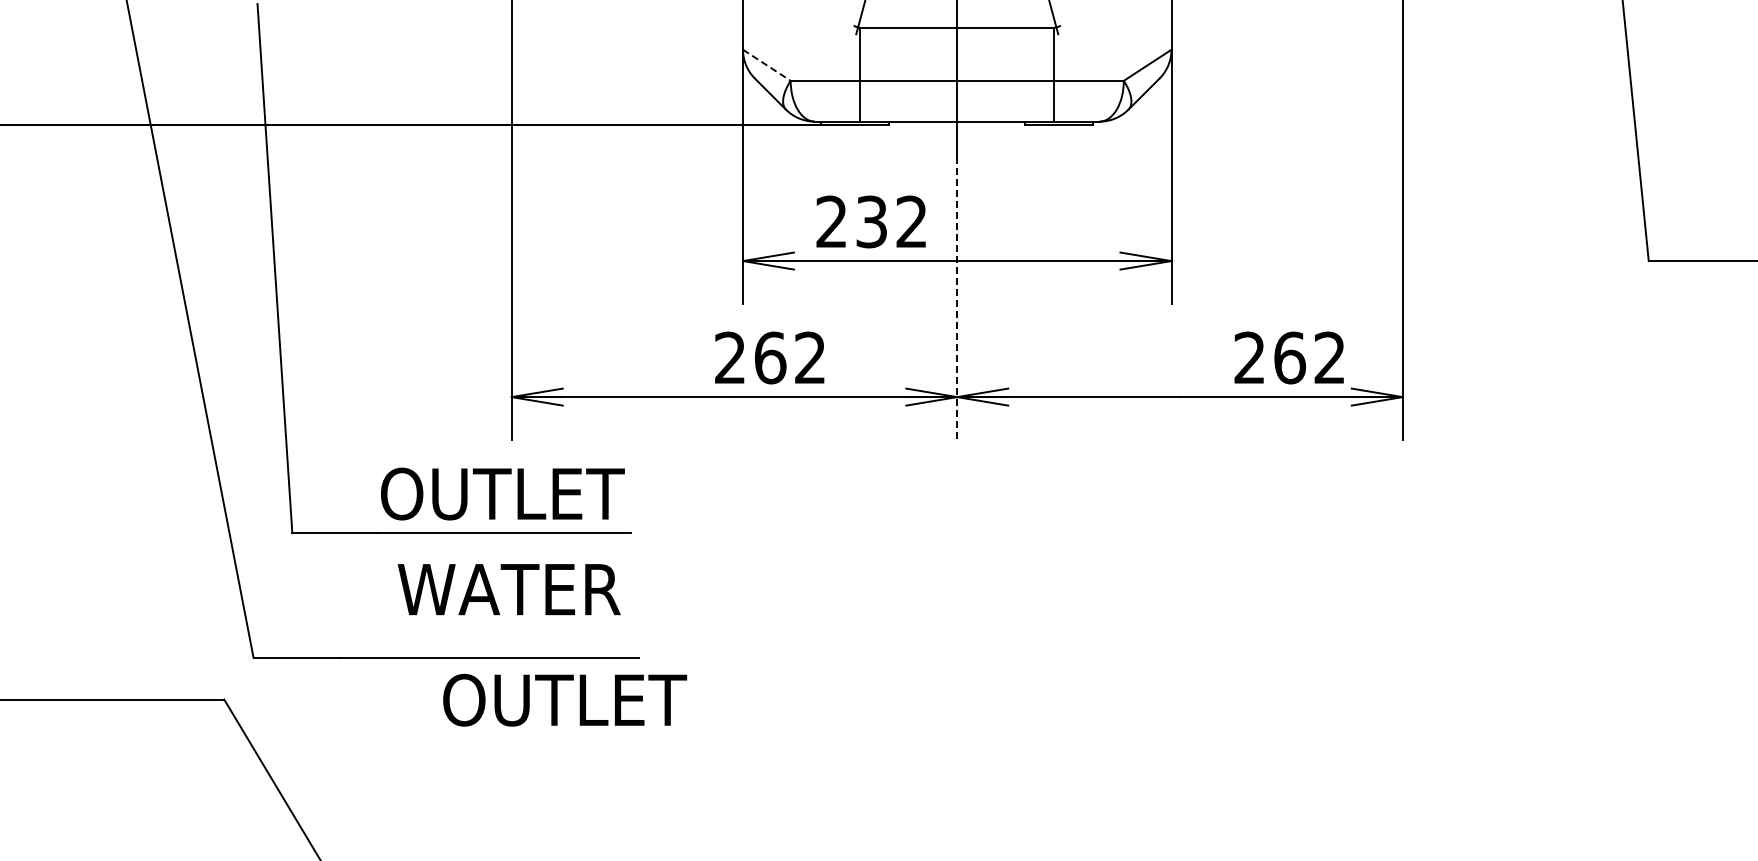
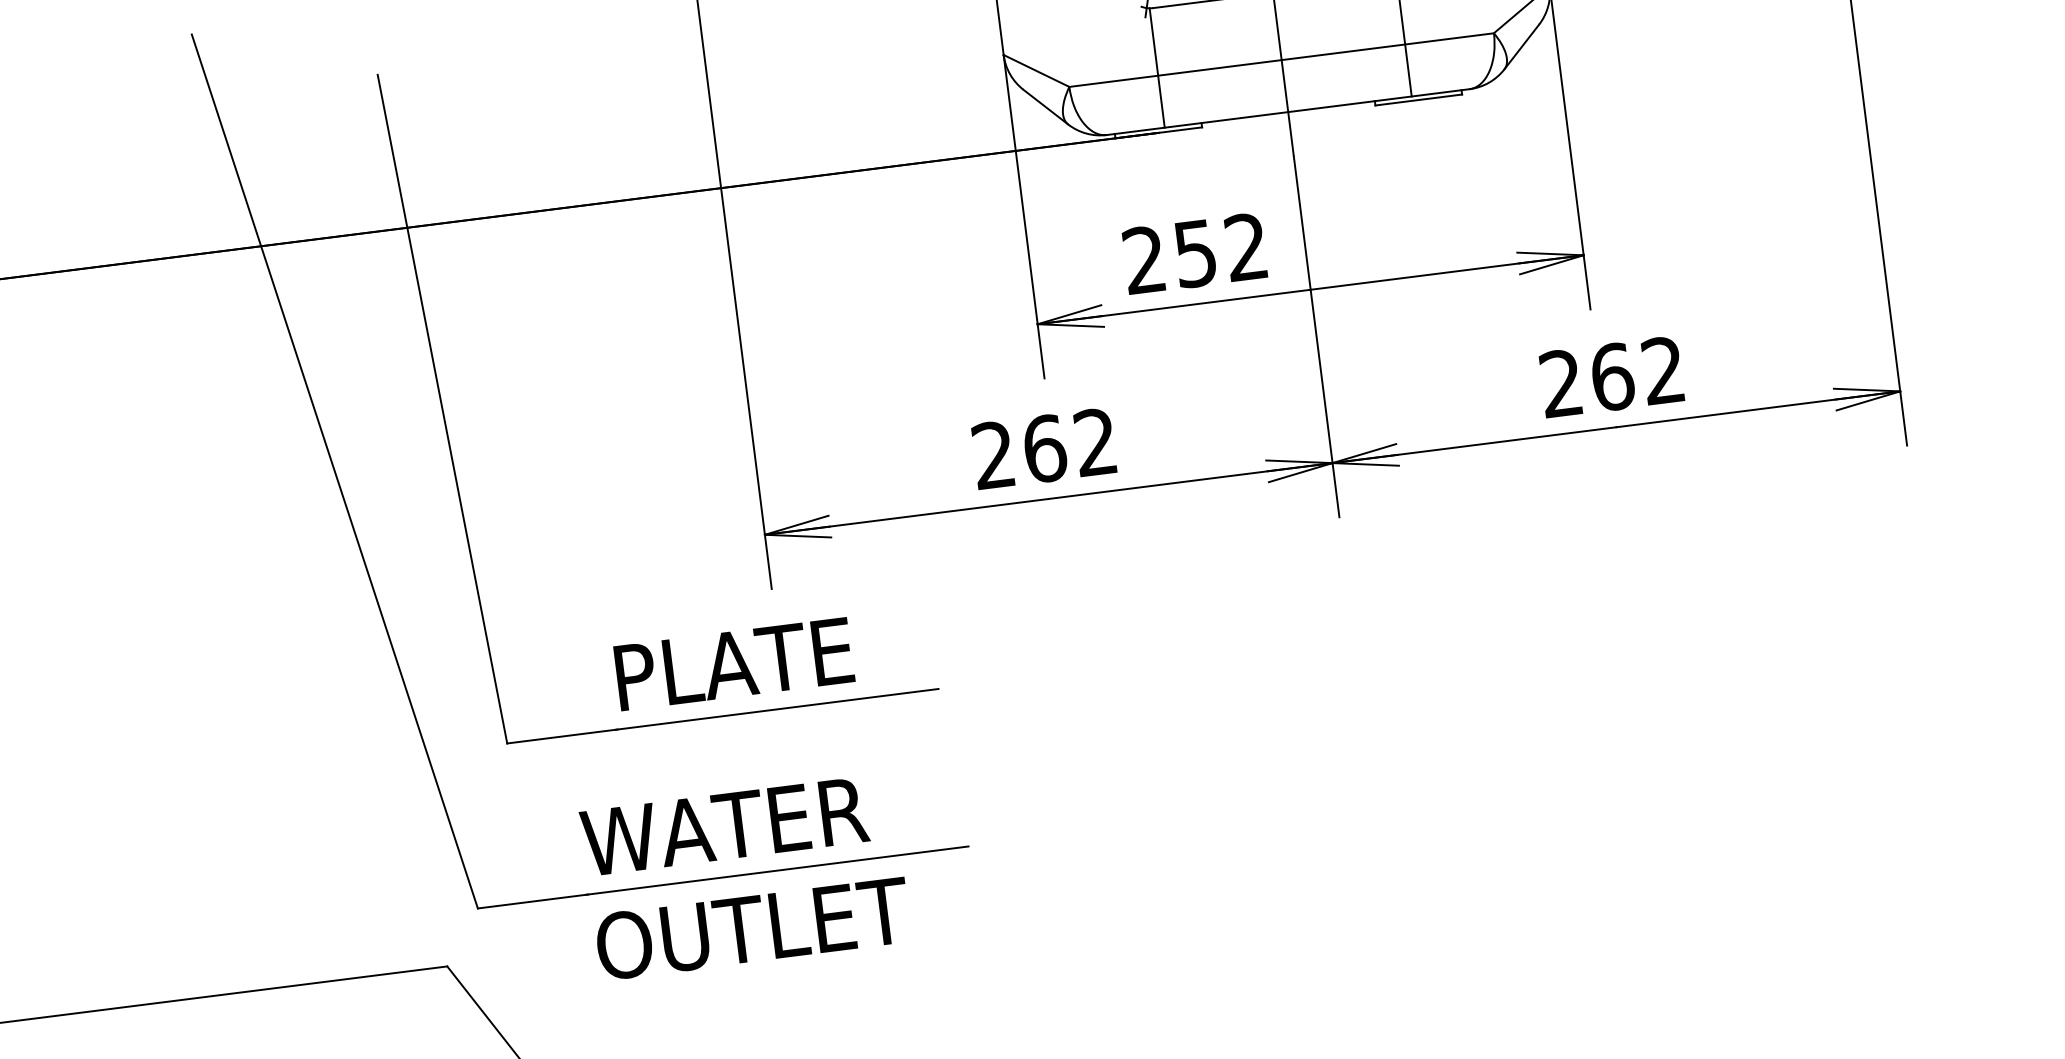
line: (767, 65) -> (1037, 71), dashed -> solid
text: (871, 221) -> (1195, 253), 232 -> 252
line: (957, 298) -> (1317, 337), dashed -> solid
text: (769, 357) -> (1043, 448), moved
text: (1288, 357) -> (1610, 376), moved
text: (502, 493) -> (768, 659), OUTLET -> PLATE
text: (508, 589) -> (723, 826), moved
text: (565, 699) -> (753, 927), moved

